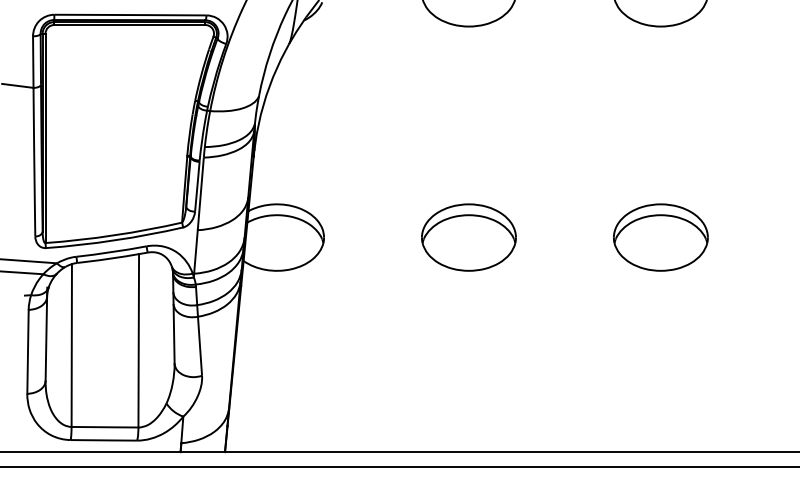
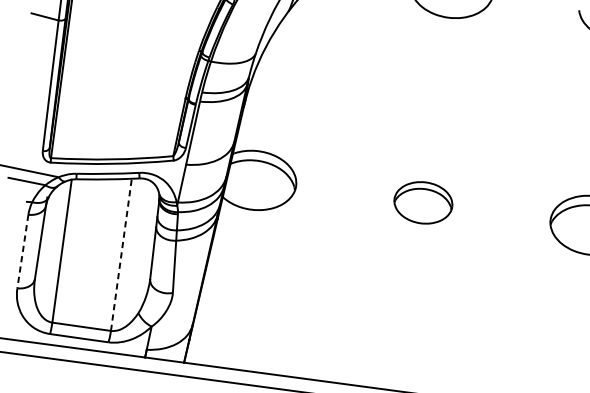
part: (468, 237) -> (422, 202), size x0.7
line: (138, 340) -> (121, 254), solid -> dashed
line: (28, 351) -> (23, 251), solid -> dashed

